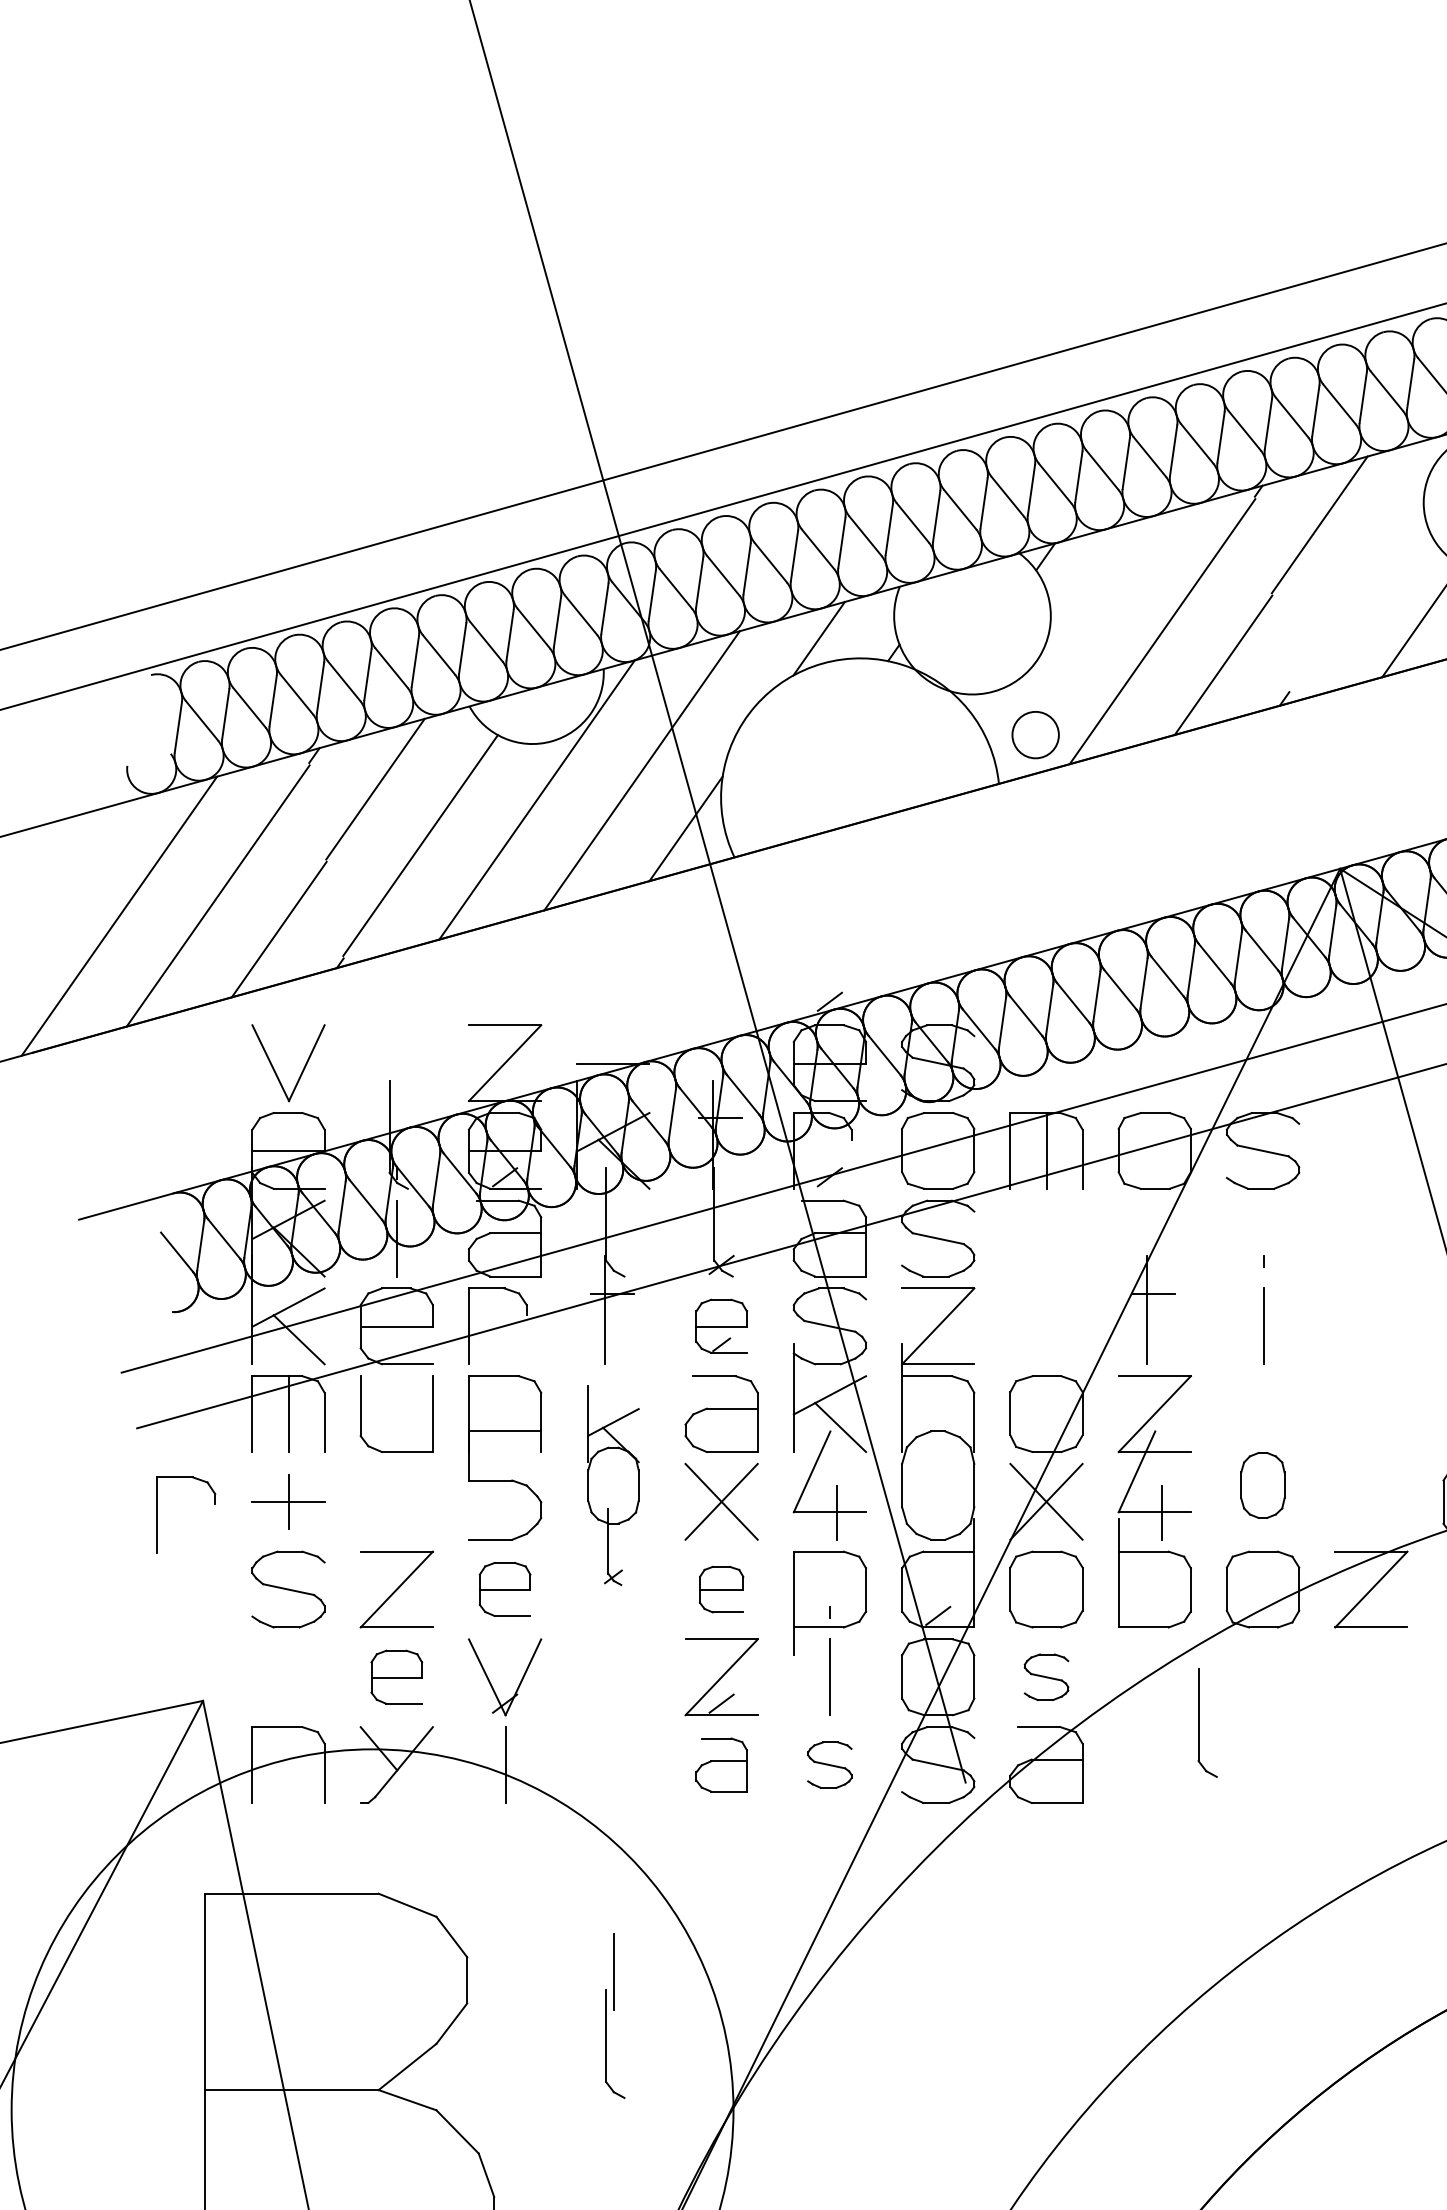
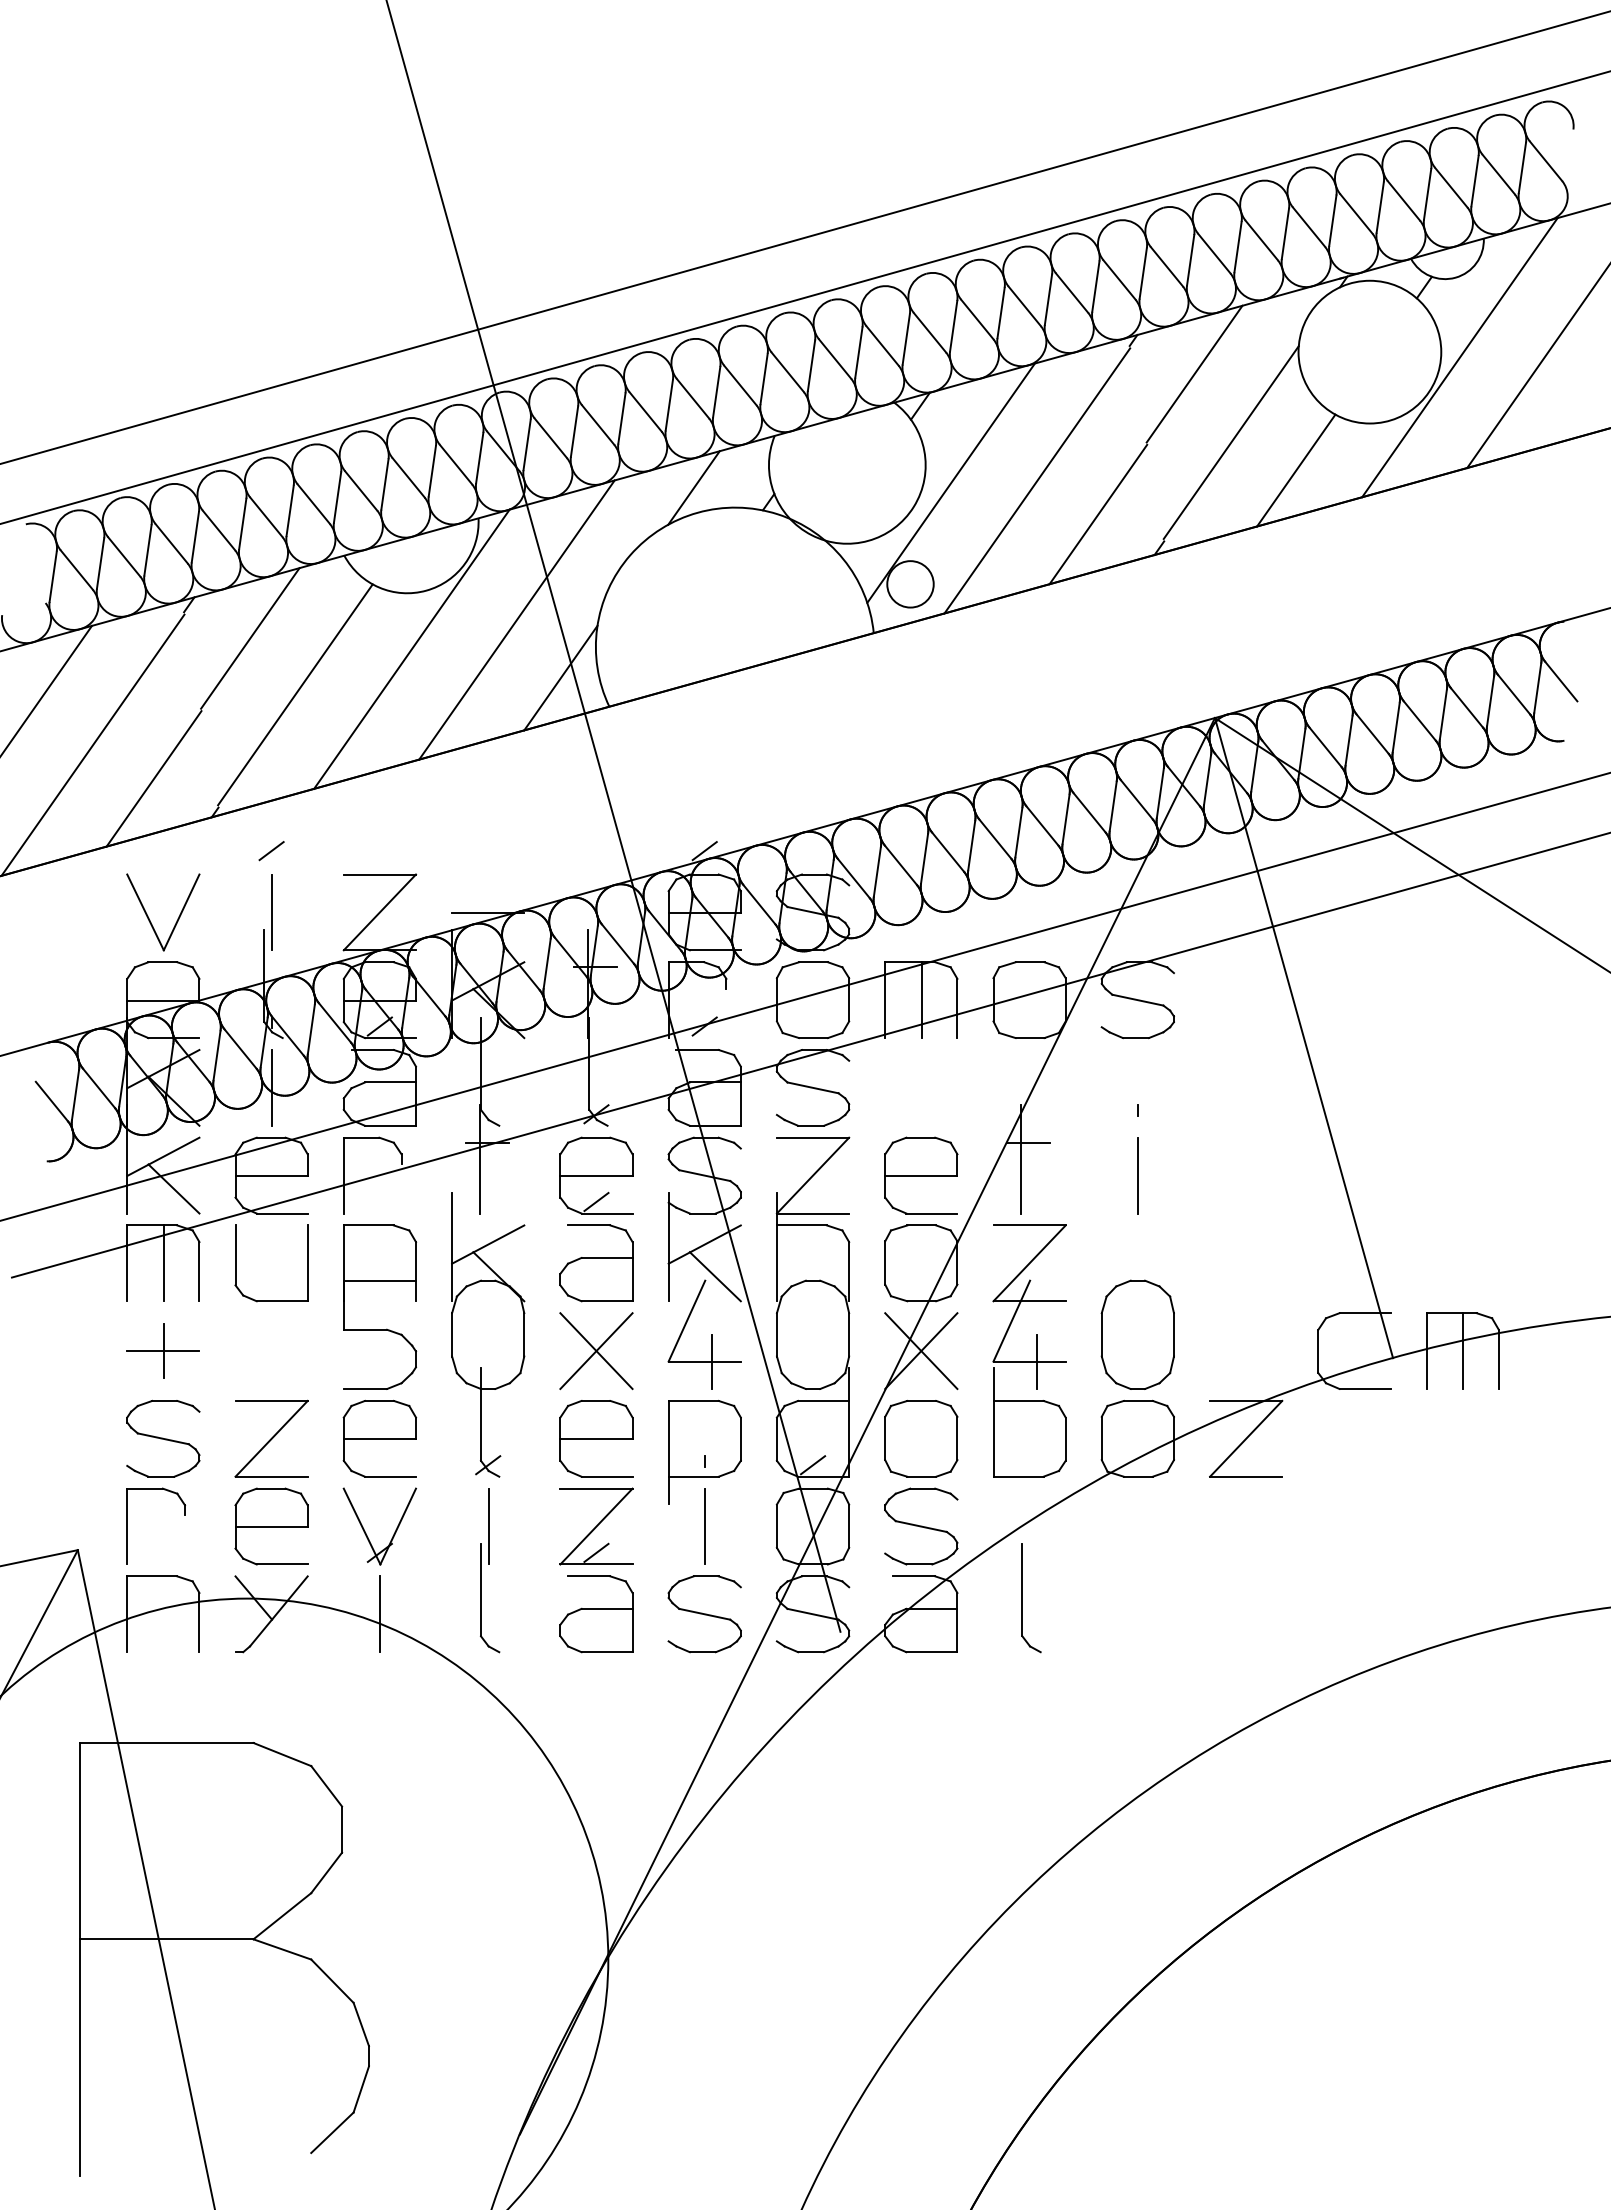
line: (1355, 593) -> (1230, 442), added
line: (1075, 633) -> (950, 482), added
line: (396, 1002) -> (271, 851), added
line: (397, 1063) -> (272, 912), added
part: (721, 1326) -> (596, 1175), size x1.43
part: (1046, 1326) -> (921, 1175), added
part: (613, 1485) -> (488, 1334), size x1.43
part: (1262, 1485) -> (1137, 1334), size x1.67
part: (157, 1514) -> (127, 1525), moved
part: (504, 1589) -> (379, 1438), size x1.43
part: (721, 1589) -> (596, 1438), size x1.67
part: (396, 1677) -> (271, 1526), size x1.43
part: (1046, 1677) -> (921, 1526), size x1.67
part: (1198, 1723) -> (1022, 1598), moved
part: (721, 1765) -> (596, 1614), size x1.43
part: (829, 1765) -> (704, 1614), size x1.67
part: (614, 2016) -> (489, 1570), moved

